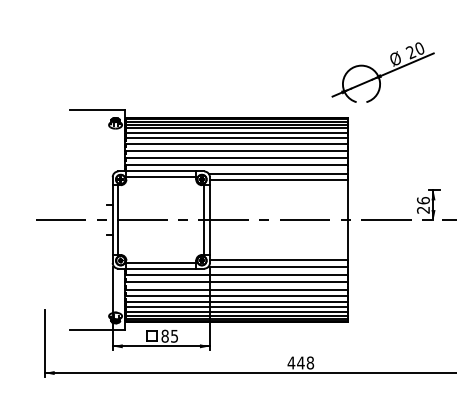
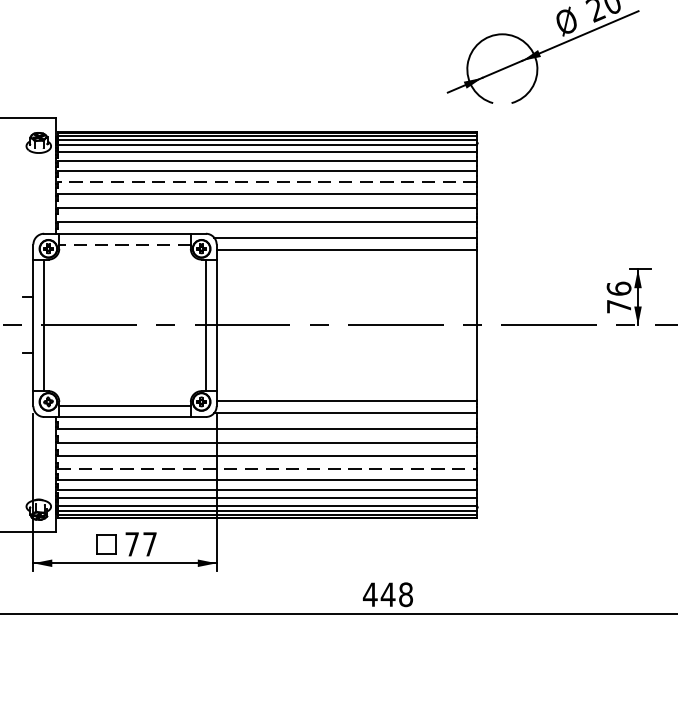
line: (236, 144) -> (266, 182), solid -> dashed
line: (161, 177) -> (125, 245), solid -> dashed
text: (423, 209) -> (619, 305), 26 -> 76
line: (236, 296) -> (266, 469), solid -> dashed
text: (169, 335) -> (140, 542), 85 -> 77

